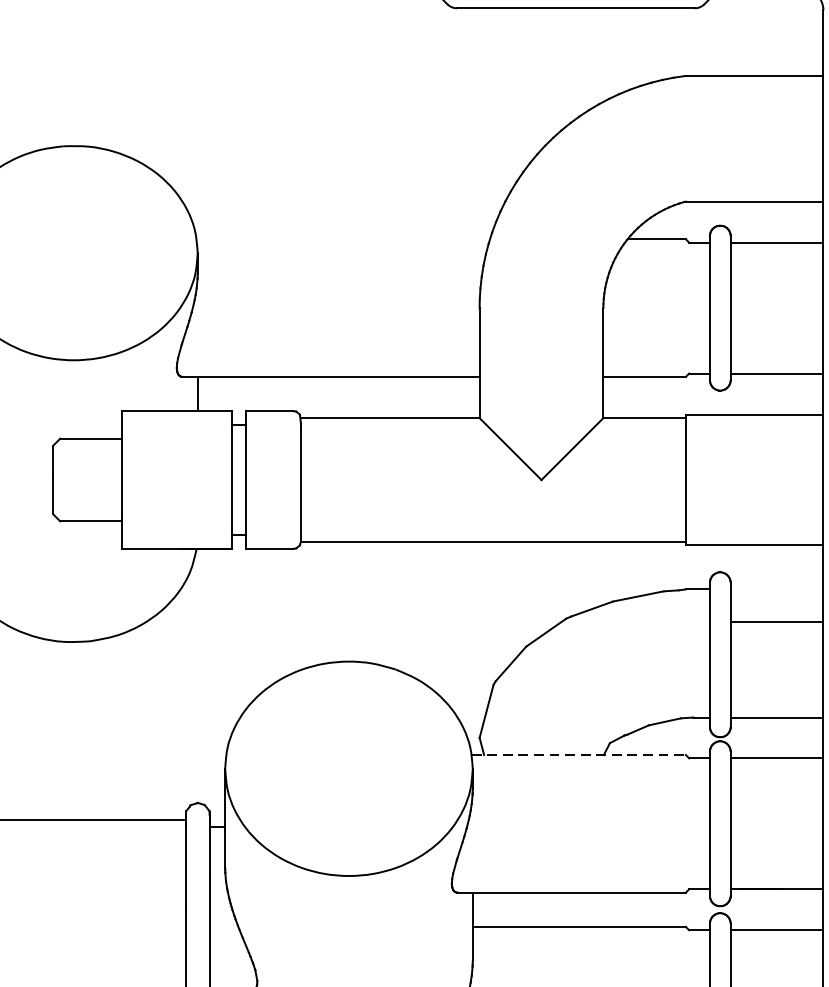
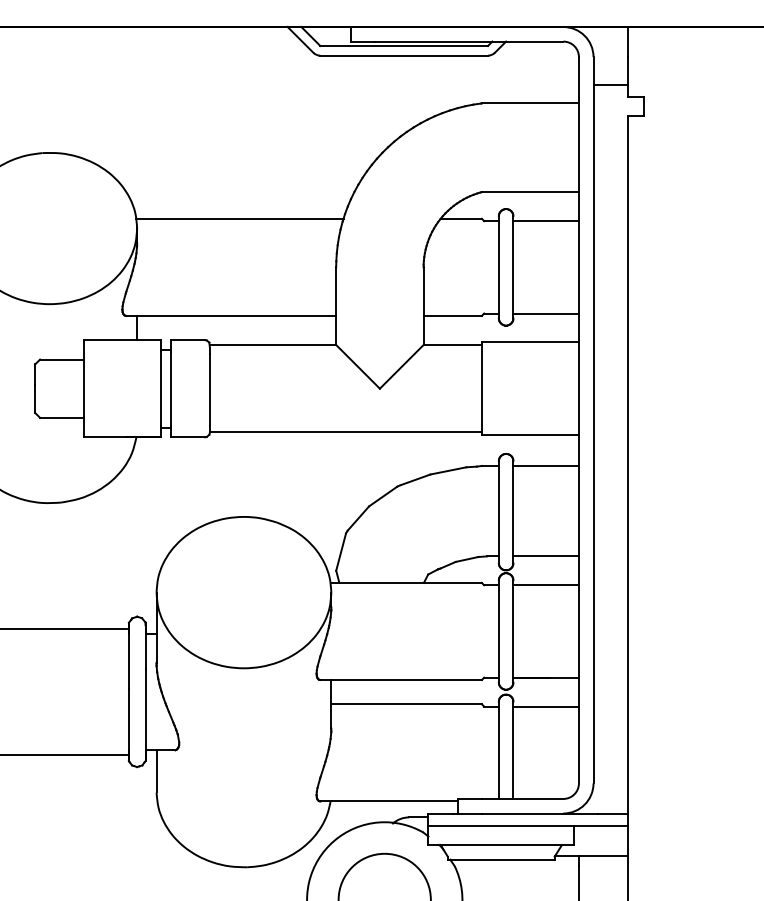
line: (342, 238) -> (239, 218), added
line: (776, 621) -> (545, 465), moved
line: (579, 754) -> (406, 582), dashed -> solid

